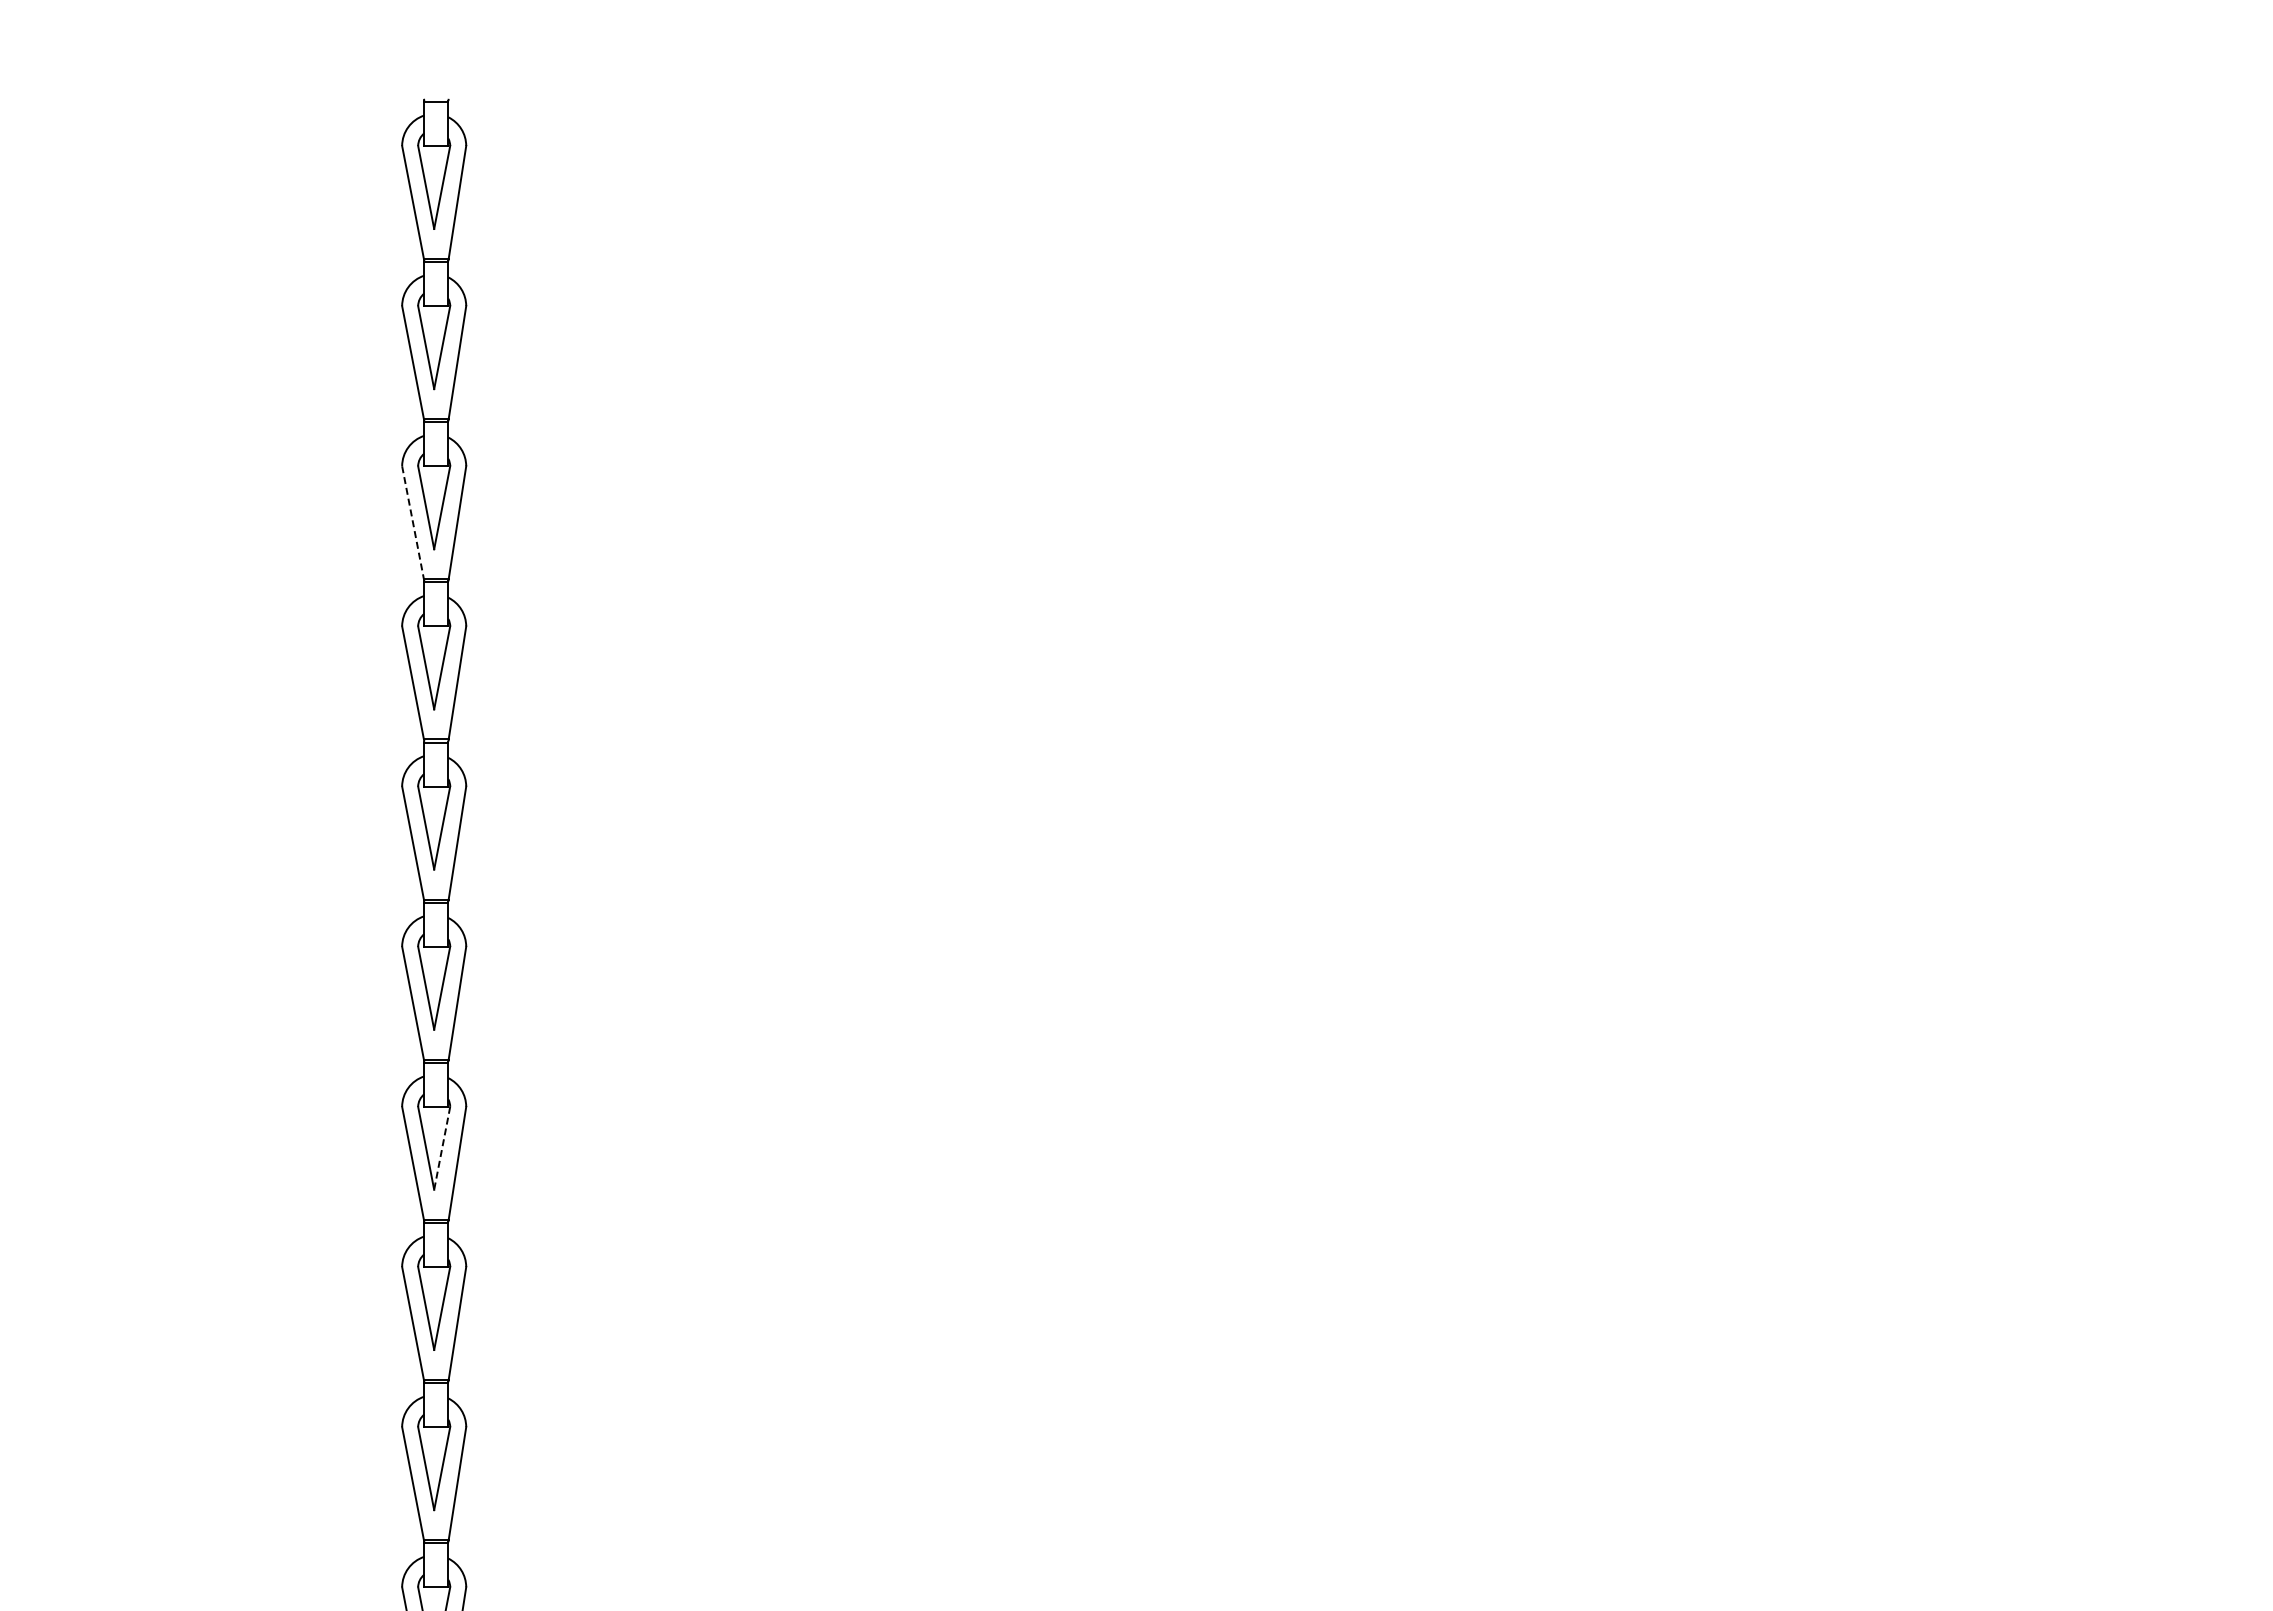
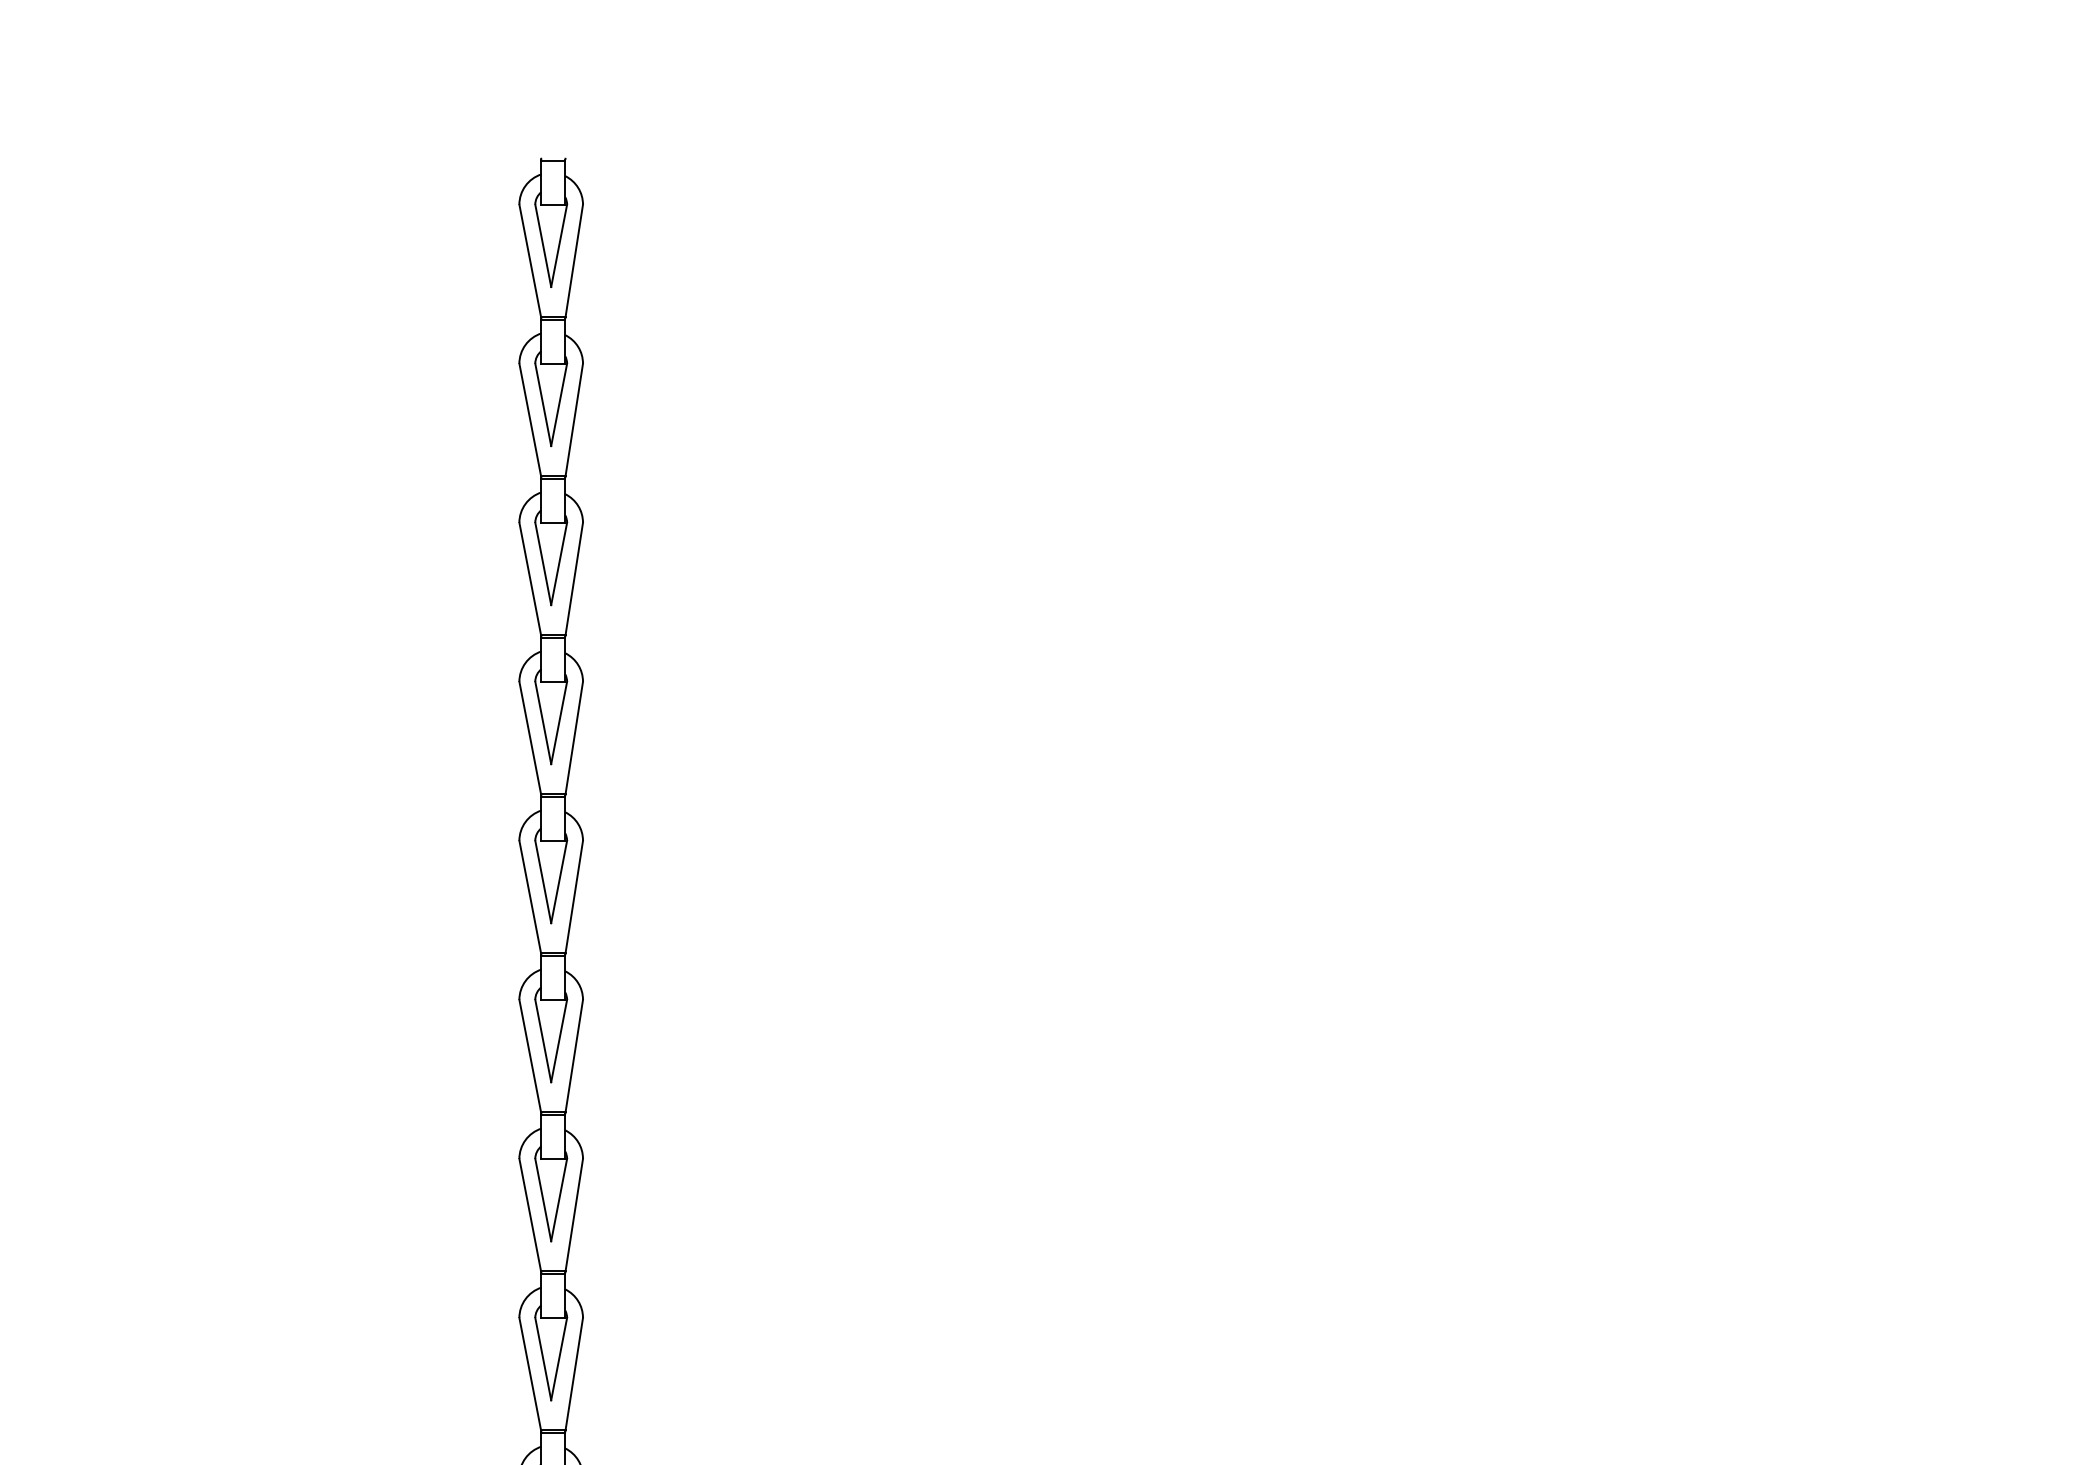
line: (413, 522) -> (530, 578), dashed -> solid
line: (442, 1148) -> (559, 1200), dashed -> solid

